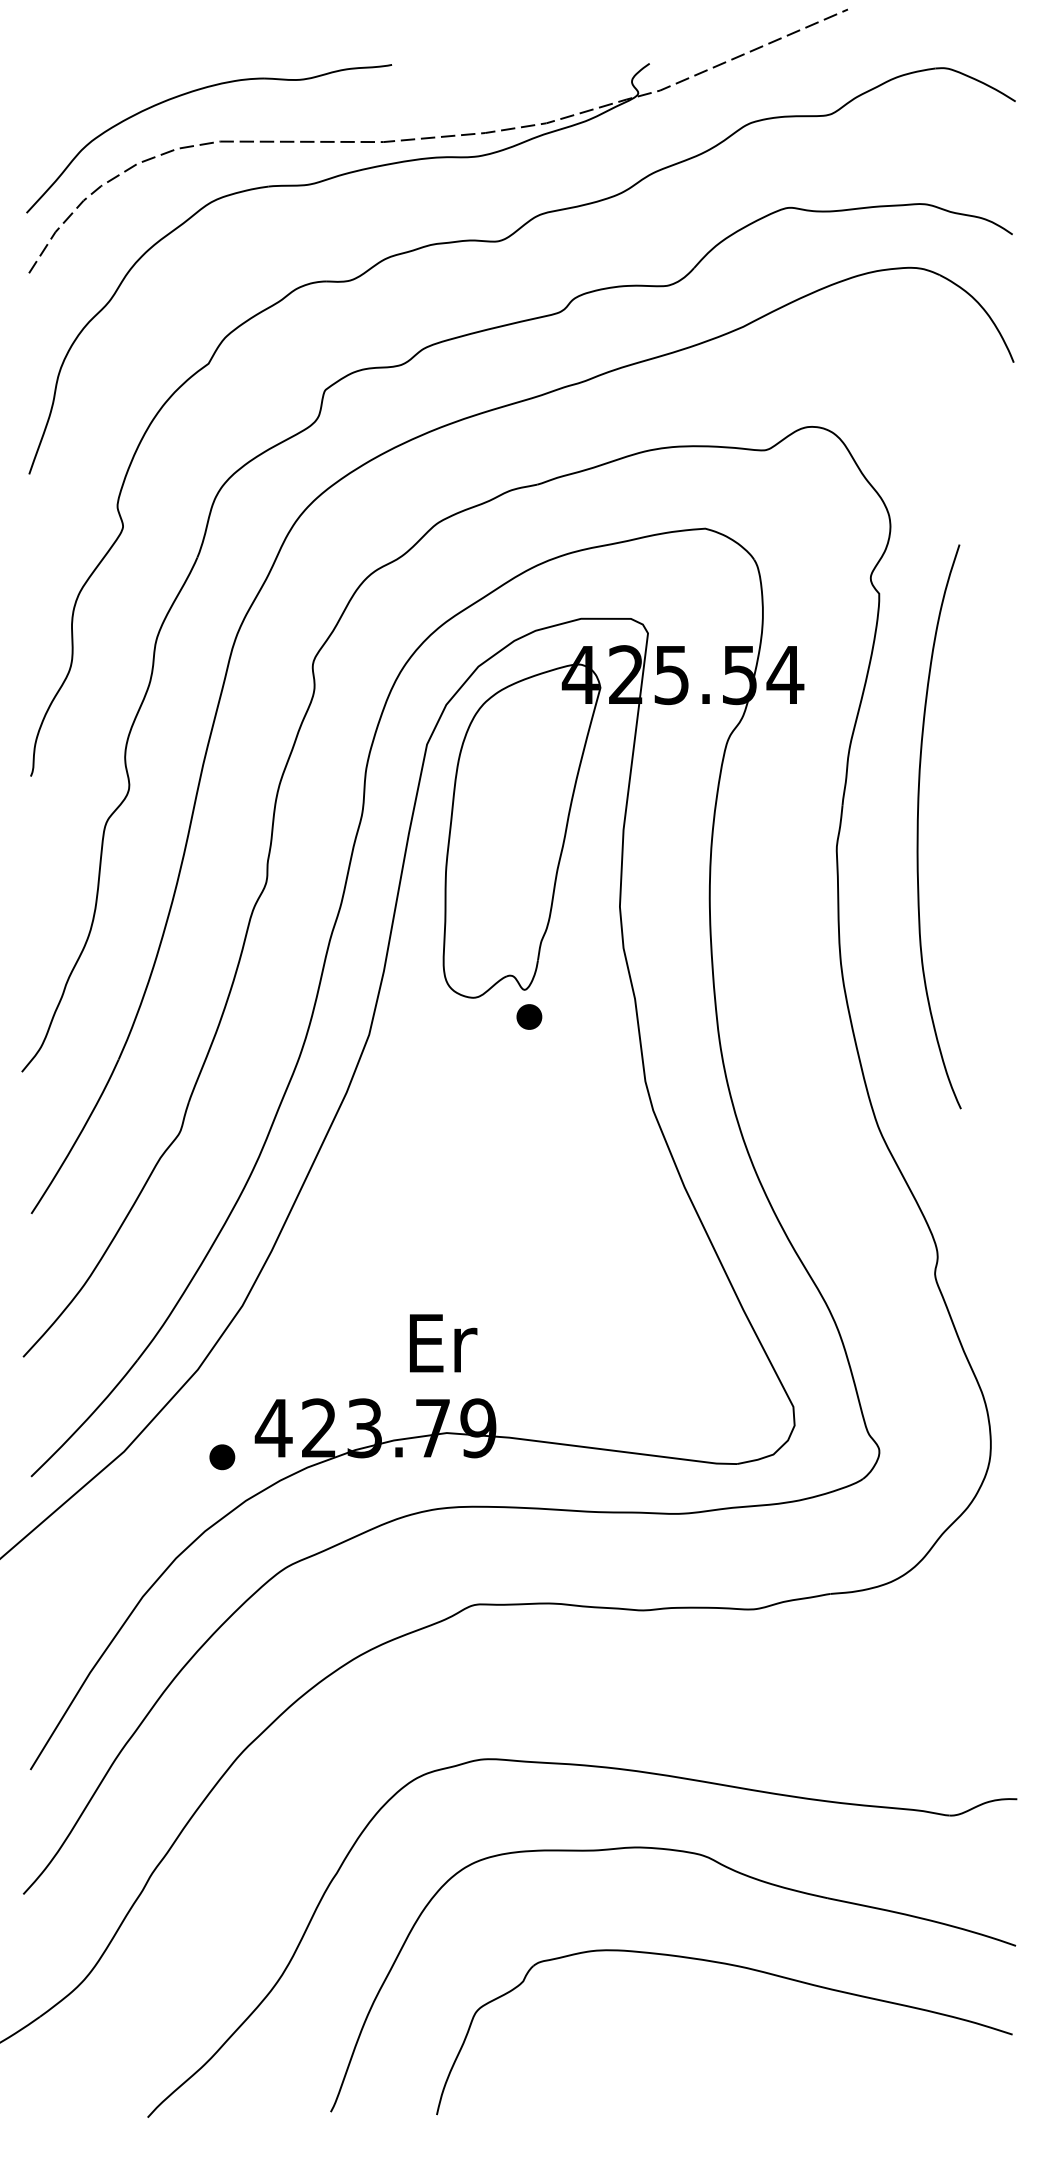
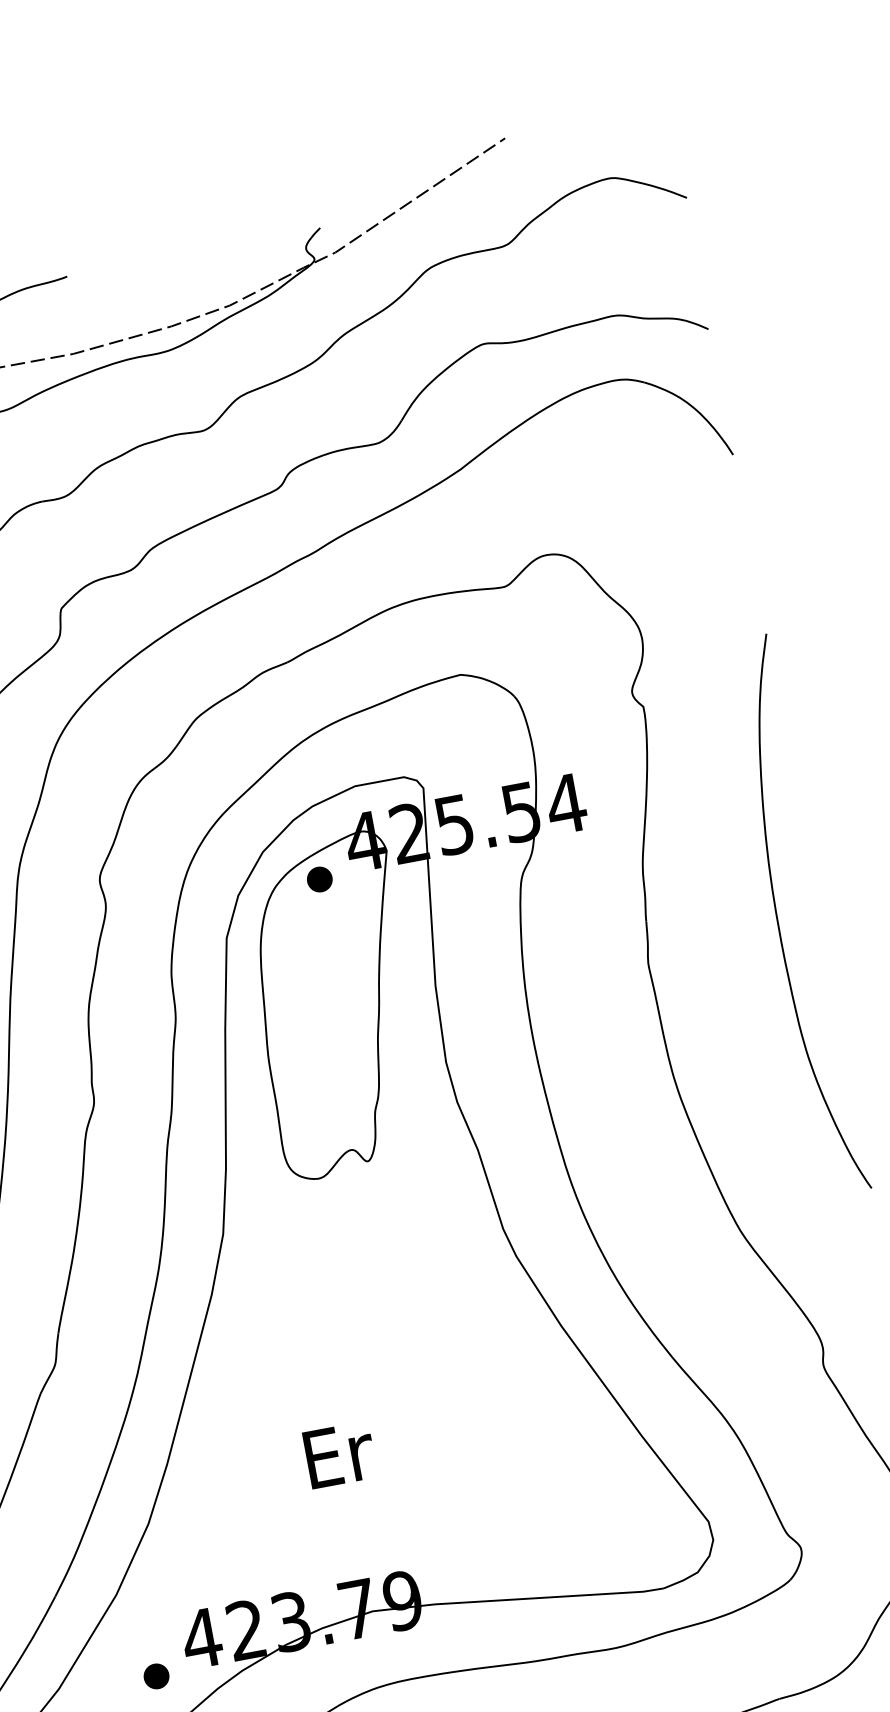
curve: (918, 826) -> (777, 918), moved
part: (529, 1016) -> (319, 879), moved
text: (443, 1343) -> (340, 1455), moved

